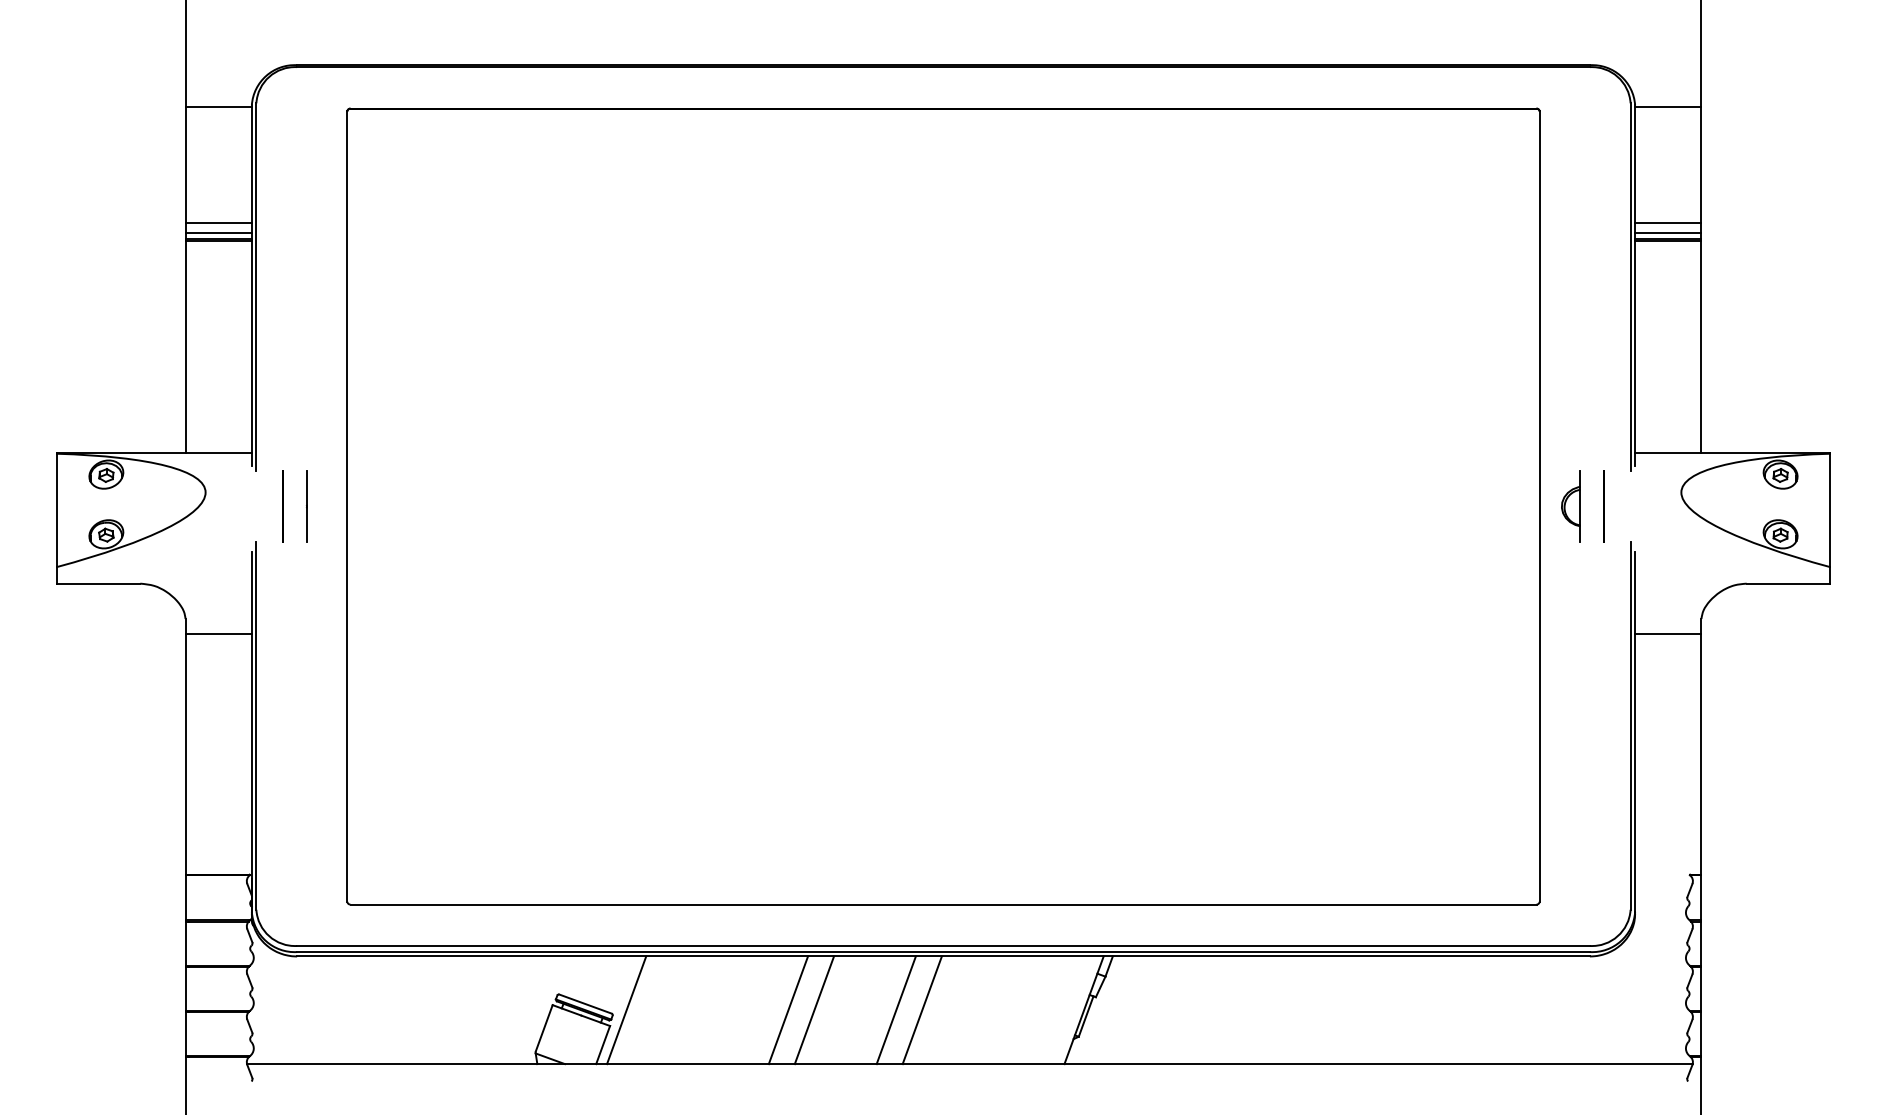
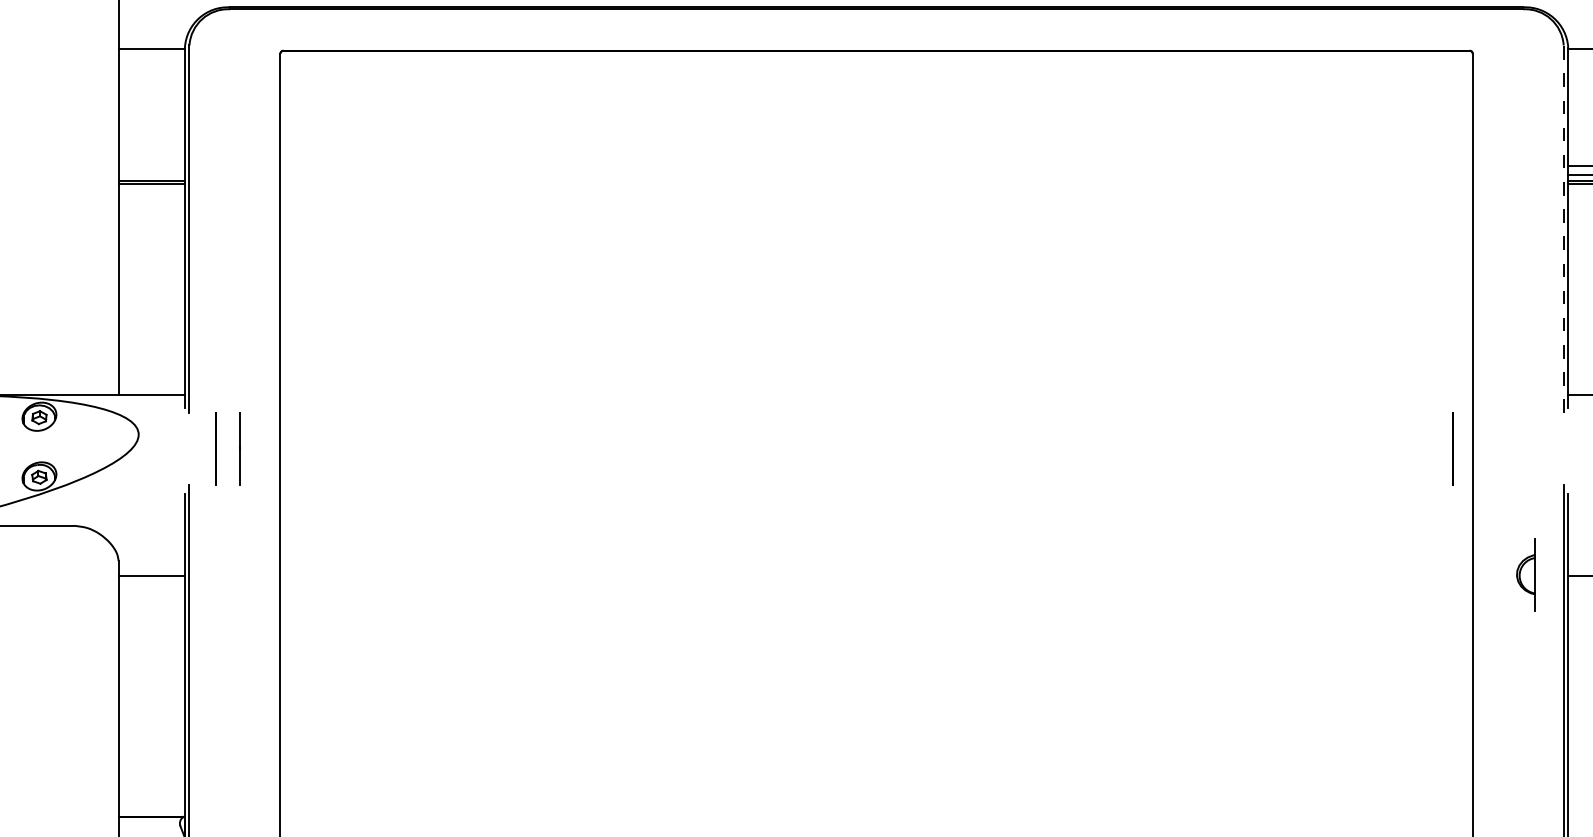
line: (218, 223) -> (151, 165), removed
line: (218, 233) -> (151, 175), removed
line: (1630, 287) -> (1563, 229), solid -> dashed
part: (1570, 506) -> (1525, 574), moved
line: (1603, 506) -> (1452, 448), moved

